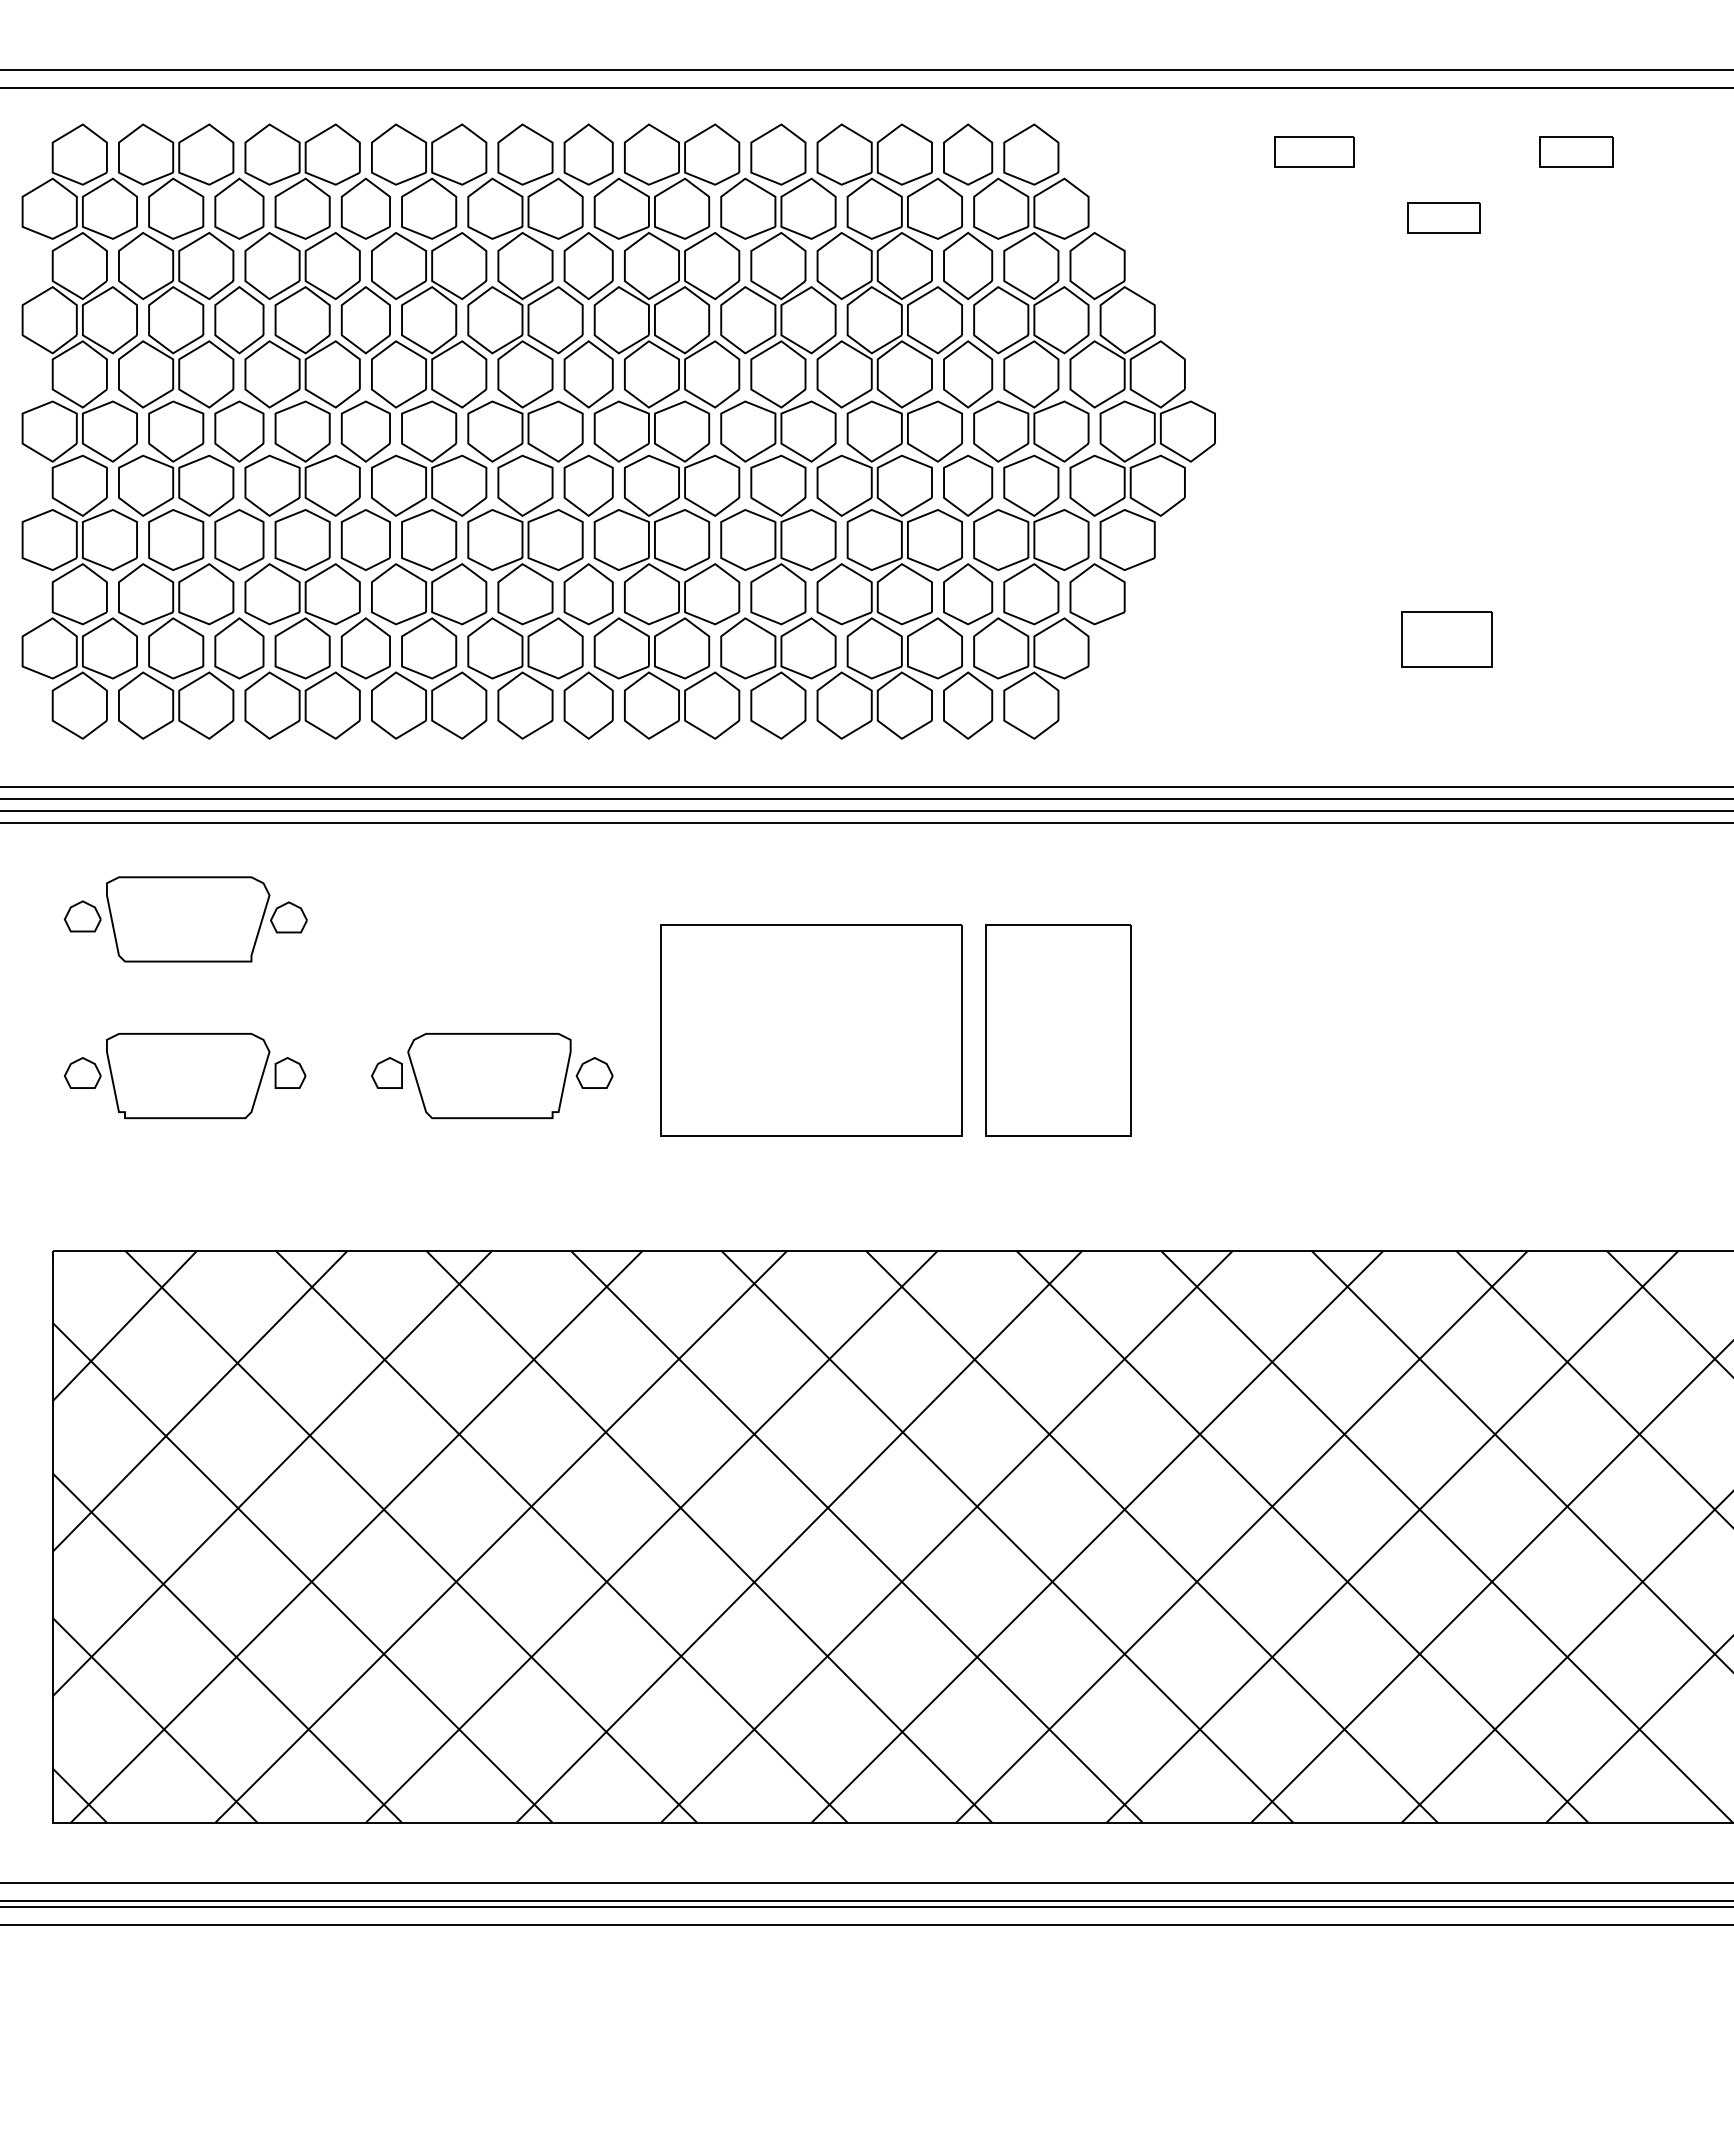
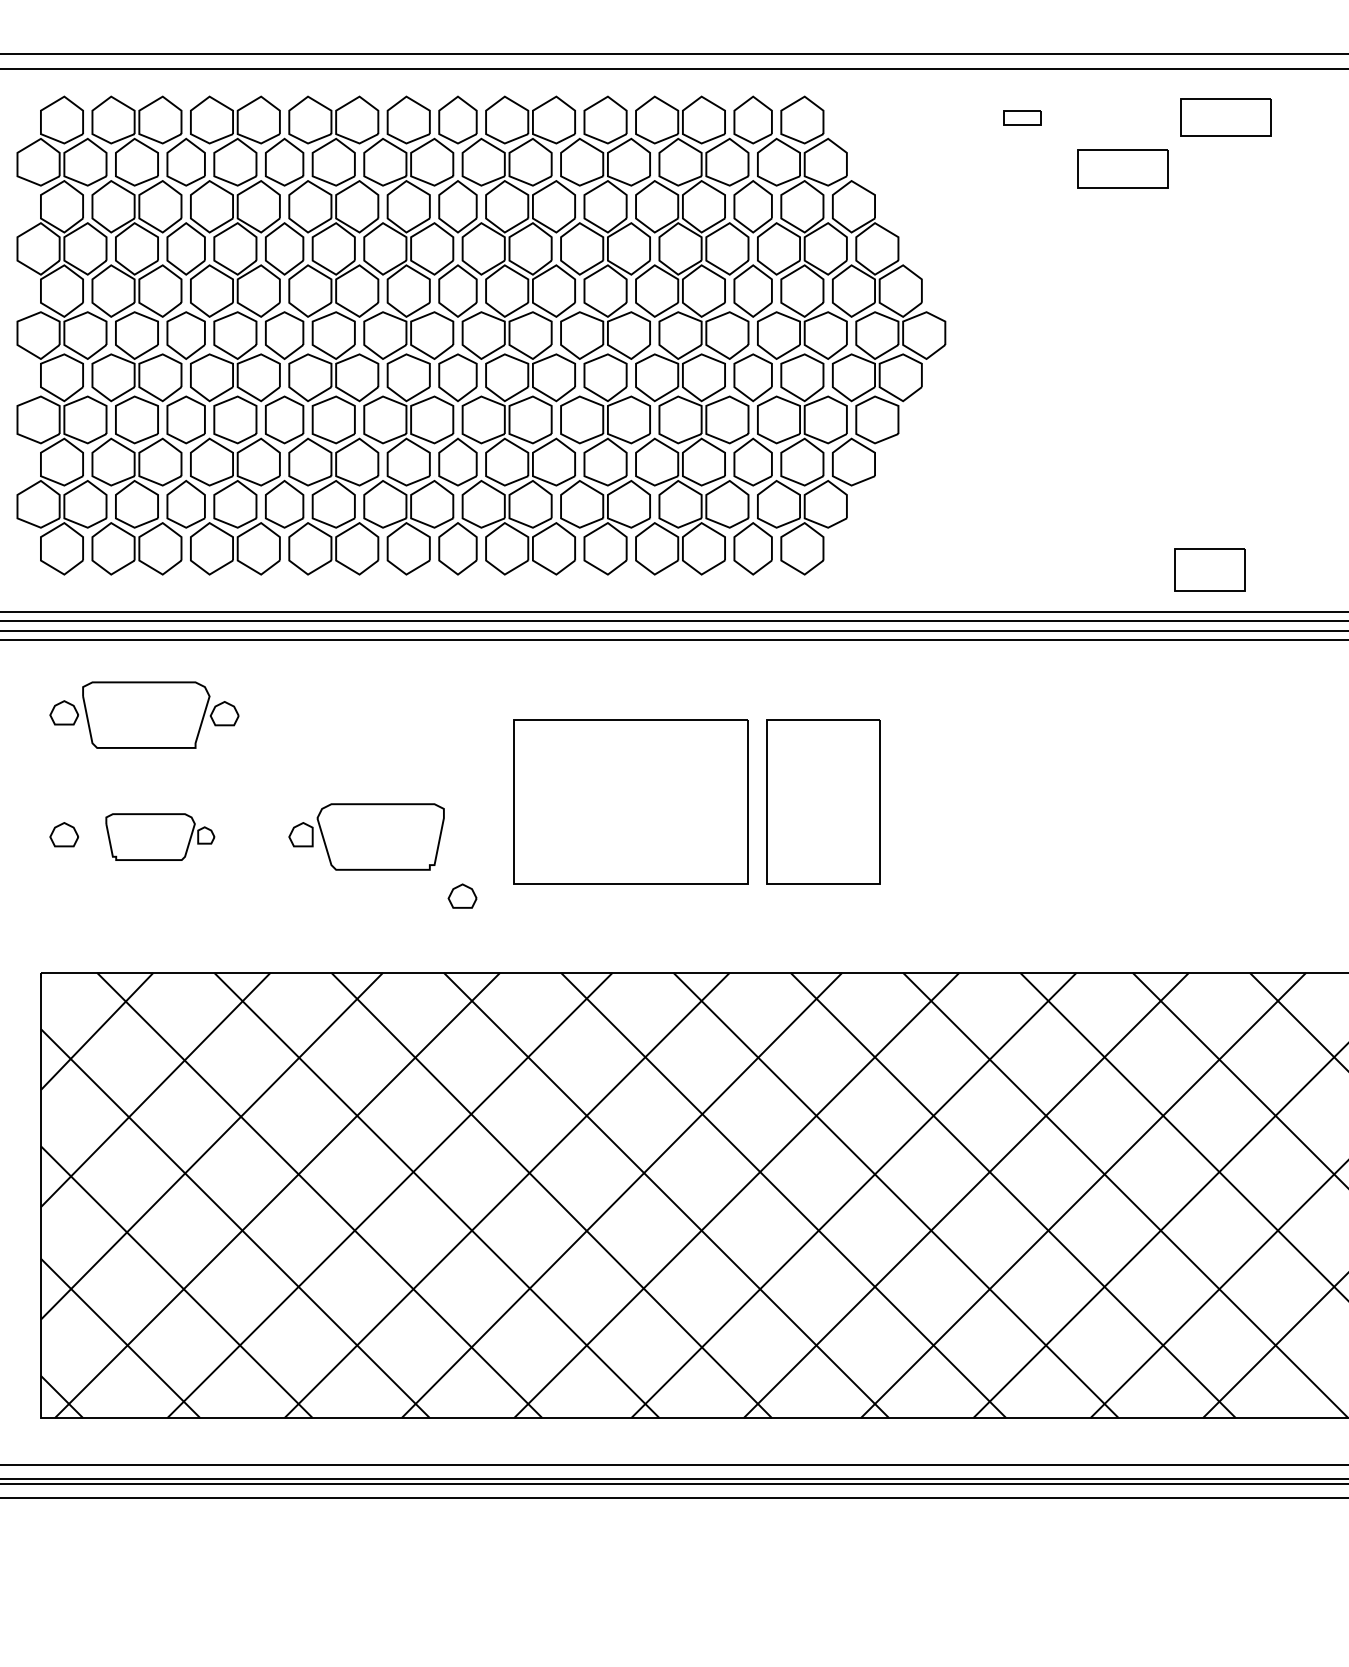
part: (1314, 151) -> (1022, 117), size x0.6
part: (1576, 151) -> (1226, 117), size x1.6
part: (1443, 217) -> (1123, 169), size x1.6
part: (1446, 639) -> (1209, 569), moved
part: (594, 1072) -> (462, 895), moved
part: (206, 1076) -> (160, 837), size x0.7

